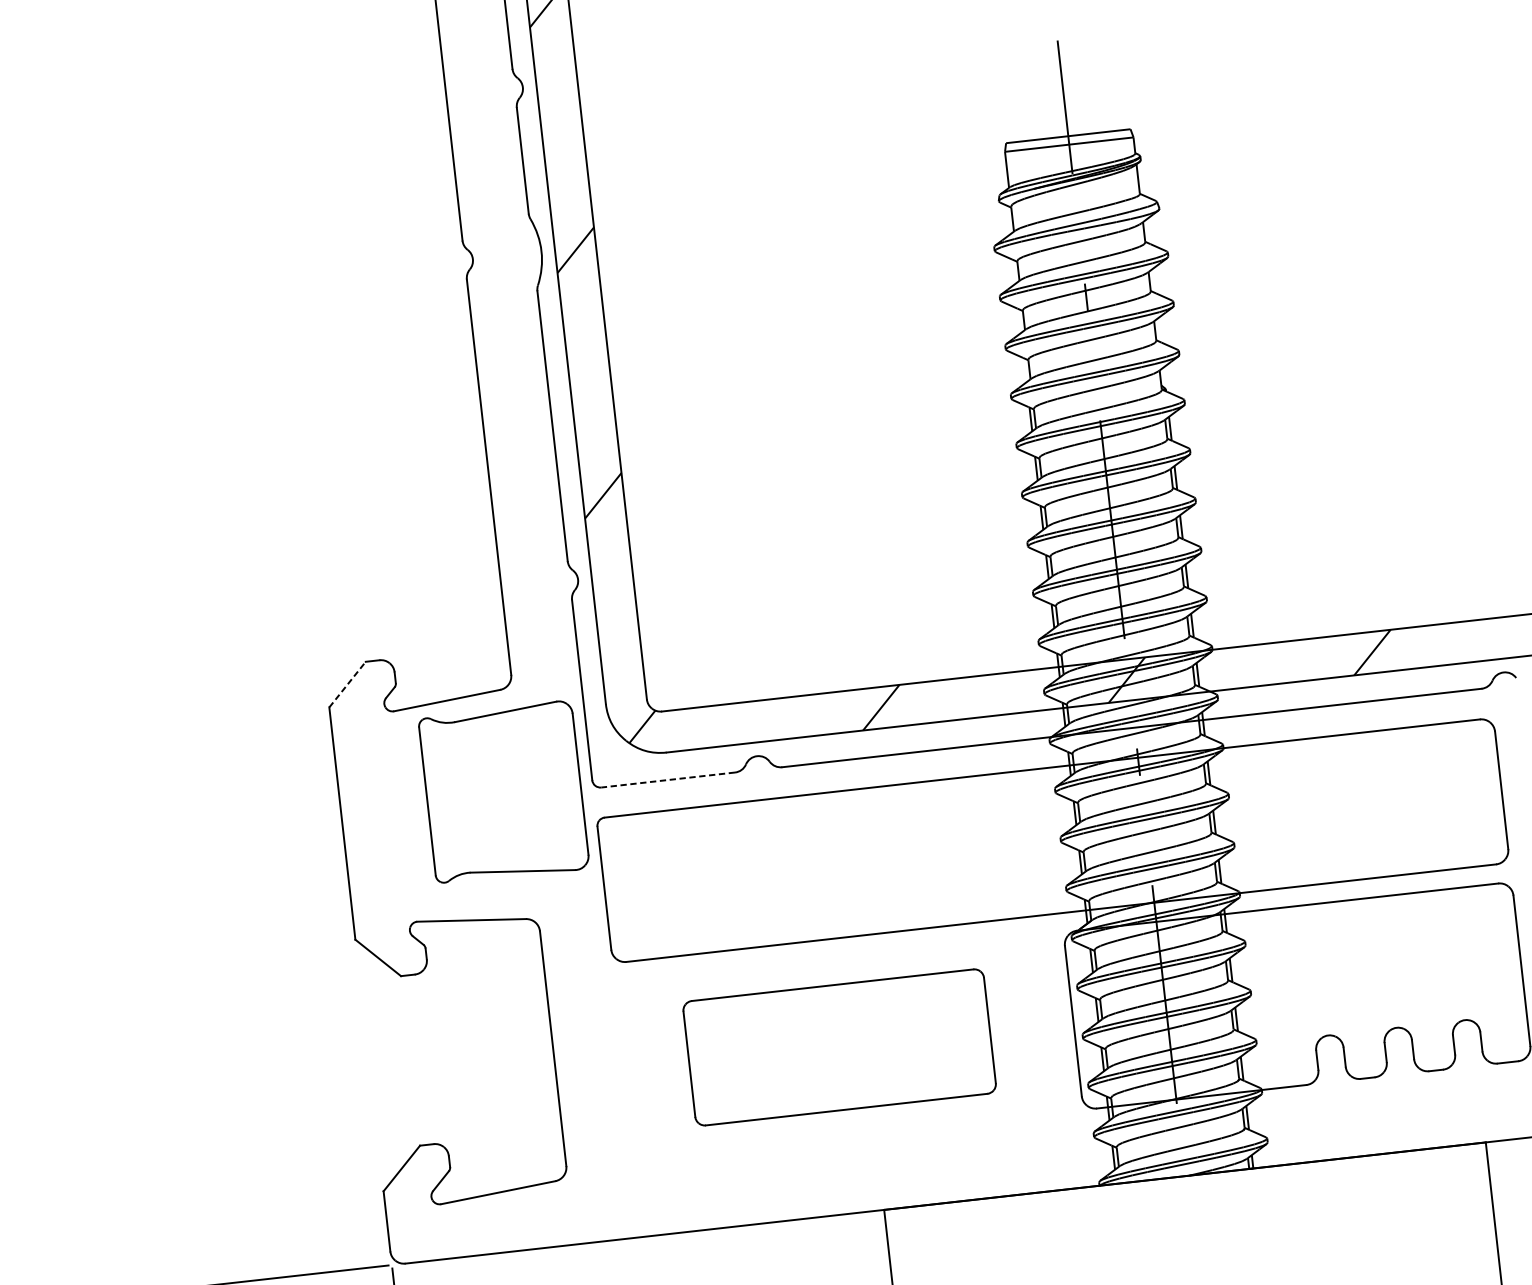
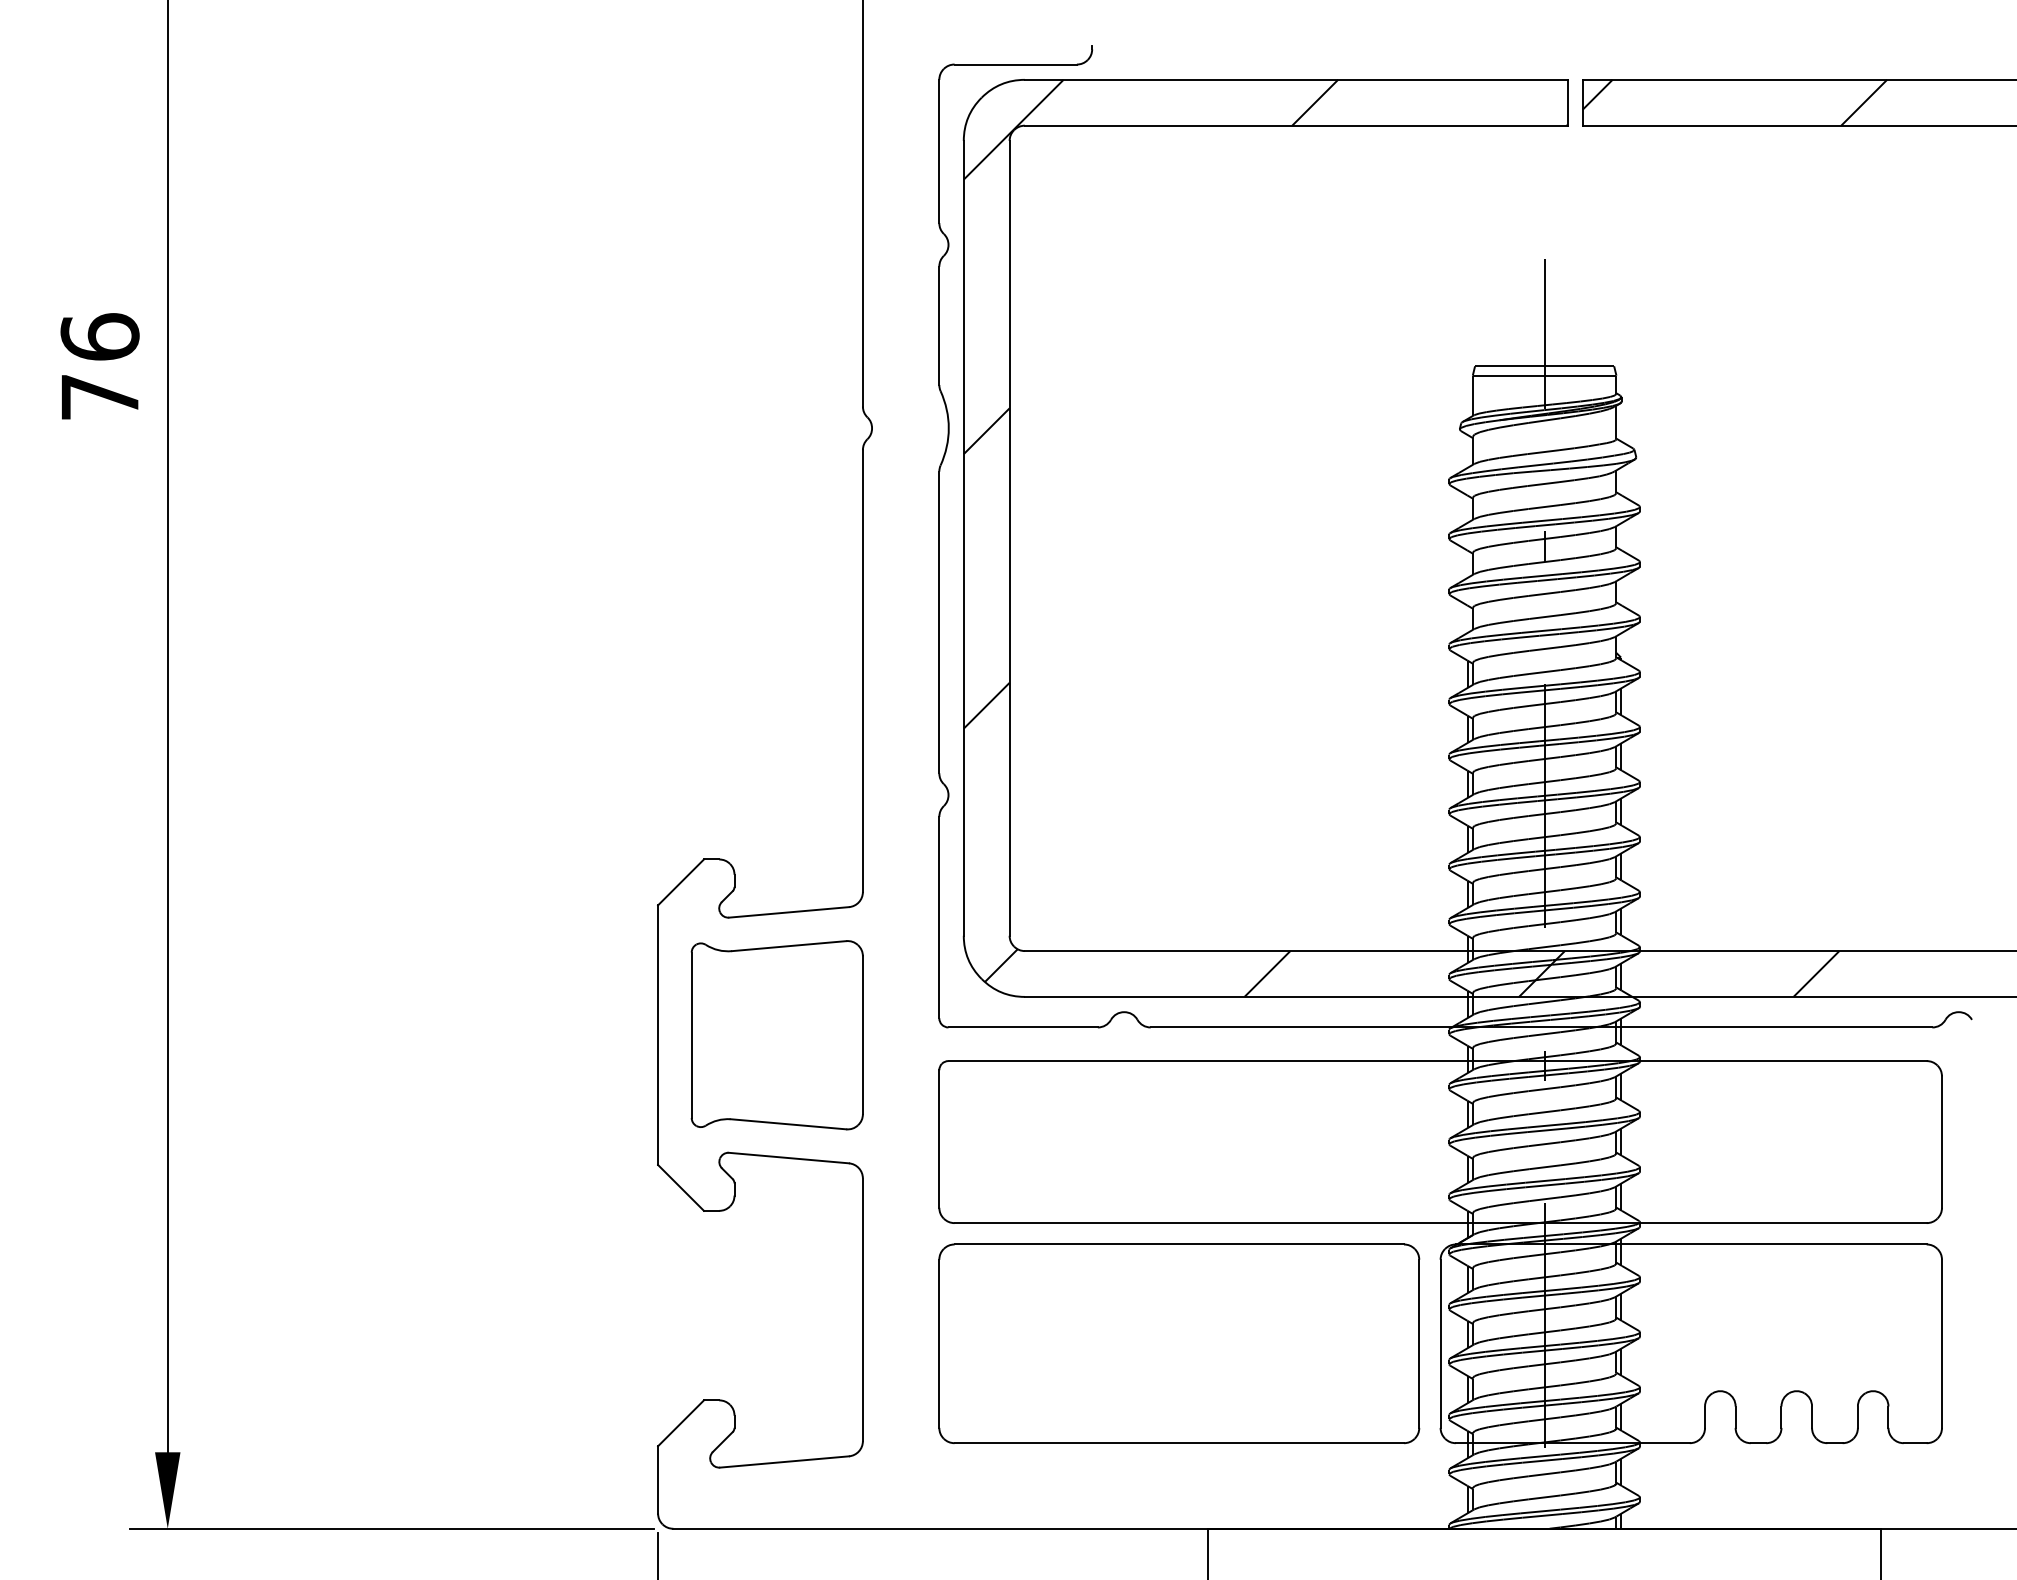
line: (347, 684) -> (681, 882), dashed -> solid
line: (668, 780) -> (1023, 1027), dashed -> solid
part: (503, 793) -> (776, 1035), moved
part: (839, 1047) -> (1179, 1343), size x1.43

